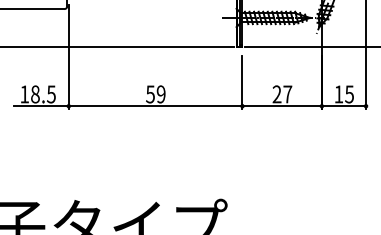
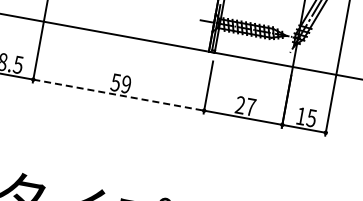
line: (155, 106) -> (118, 95), solid -> dashed

